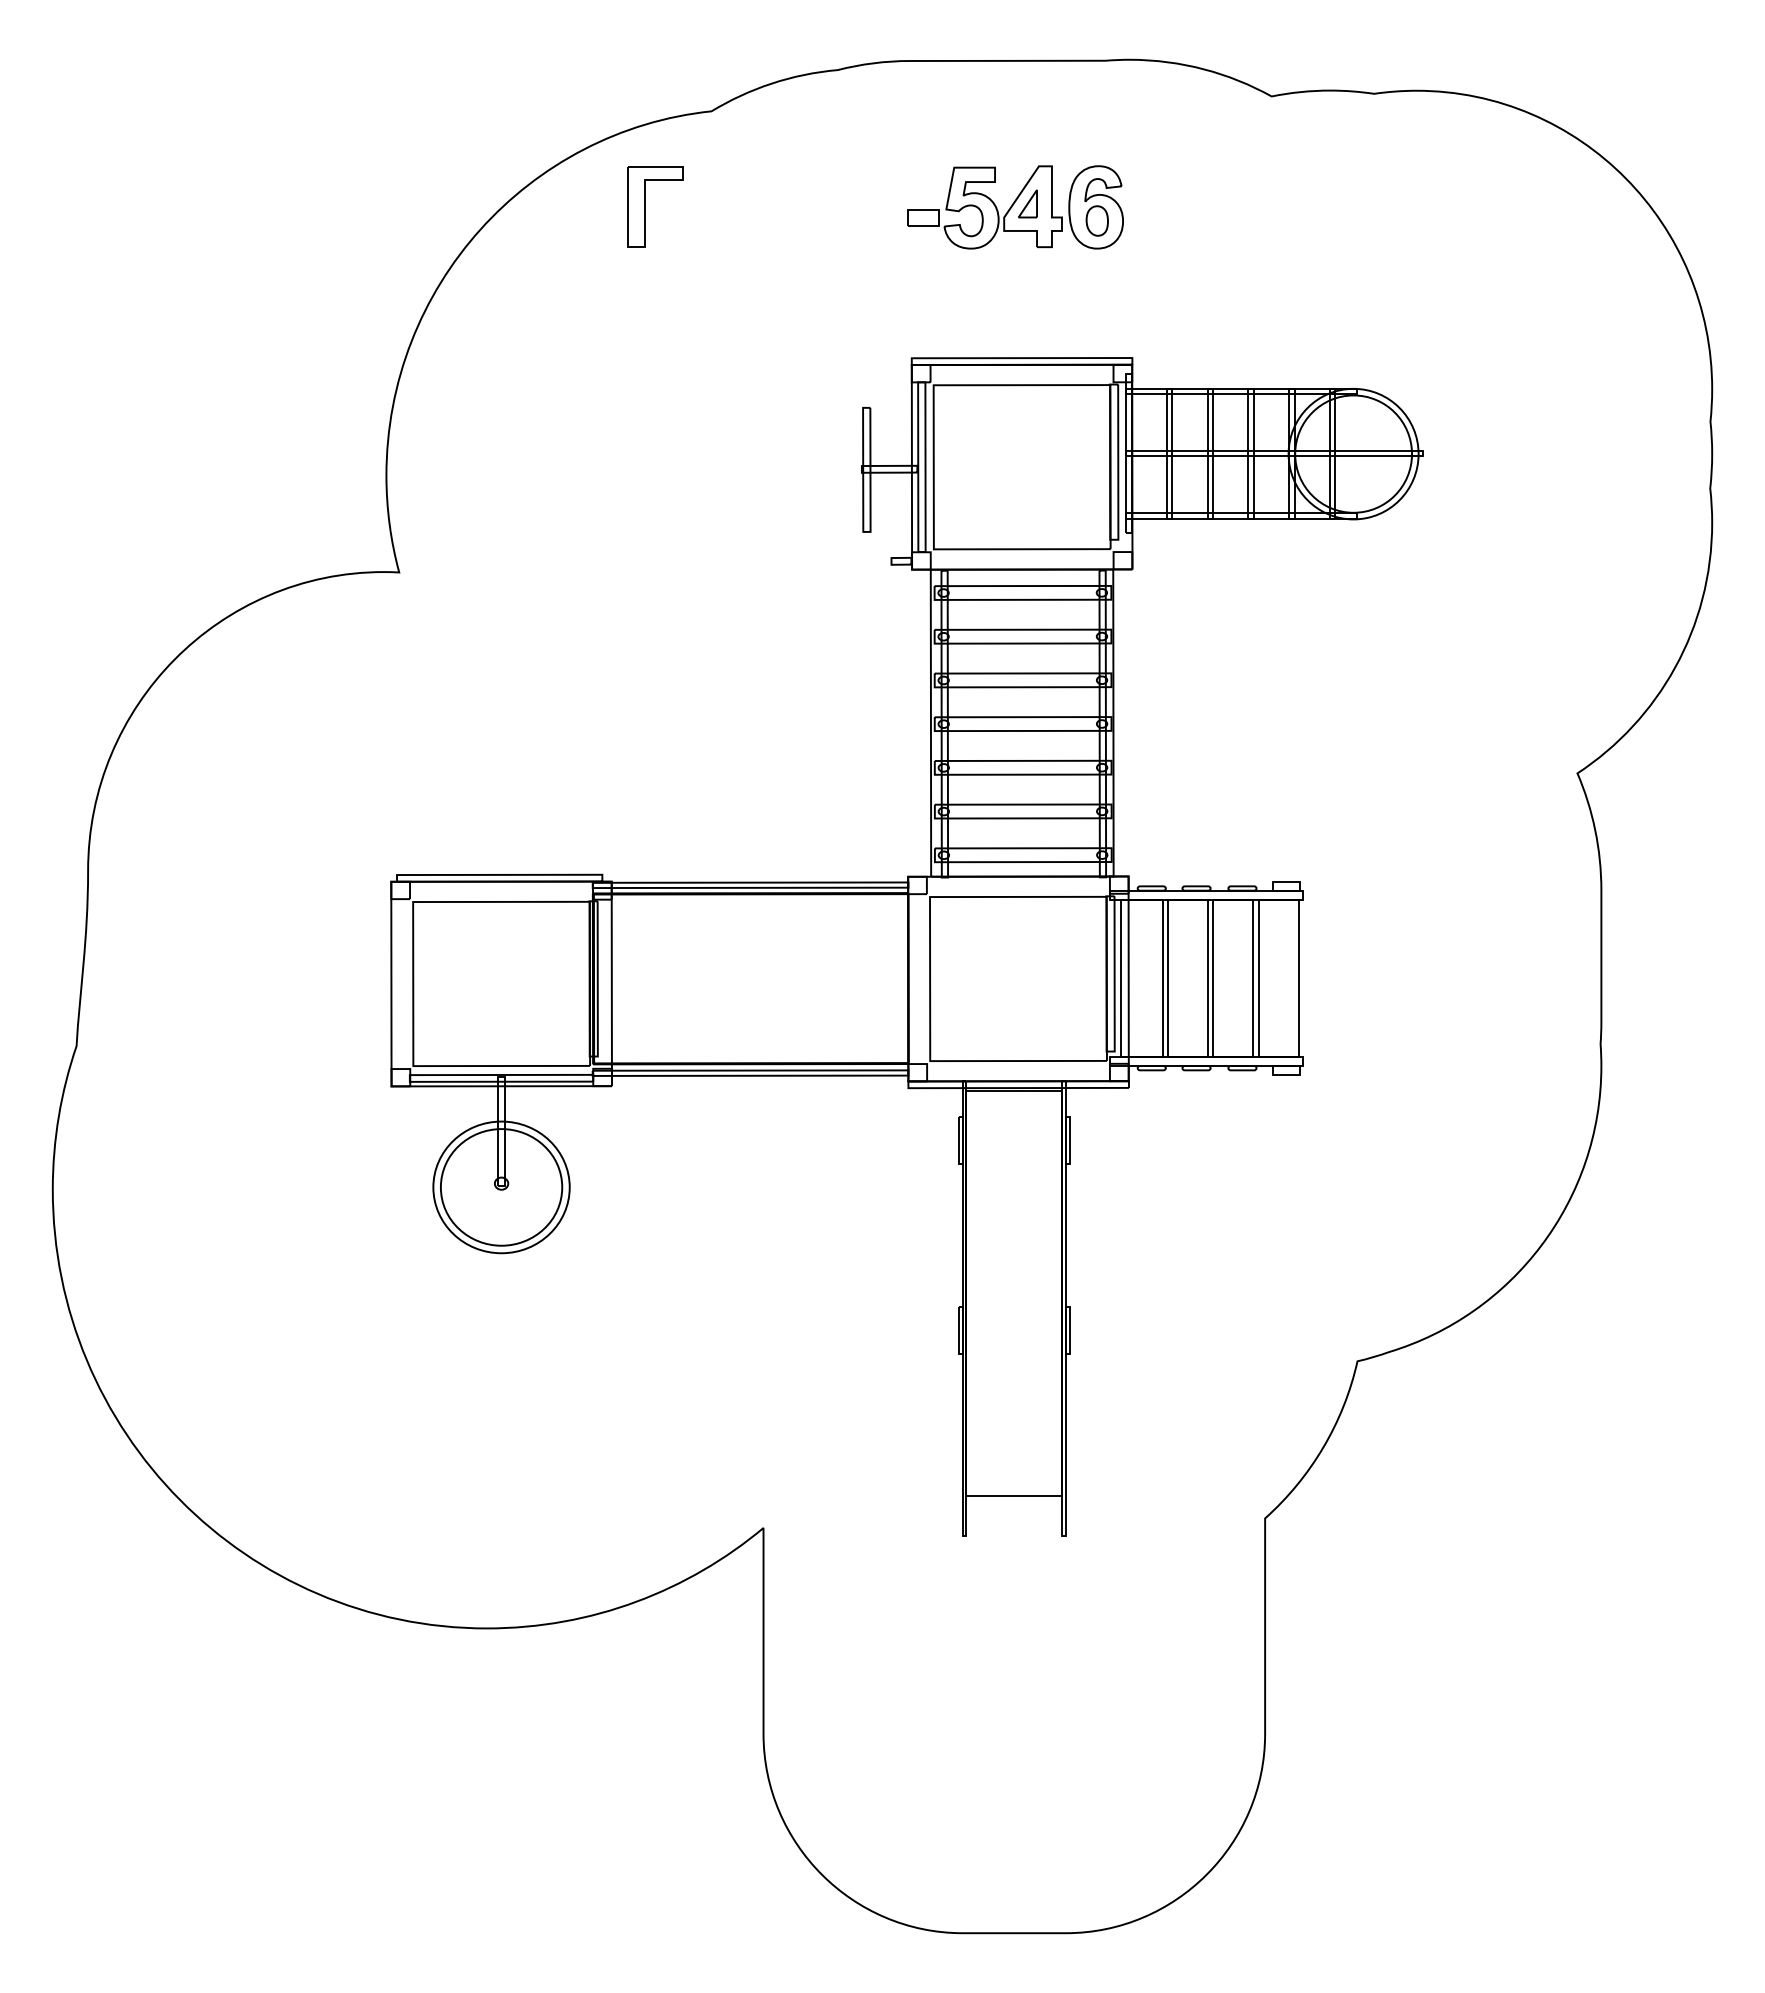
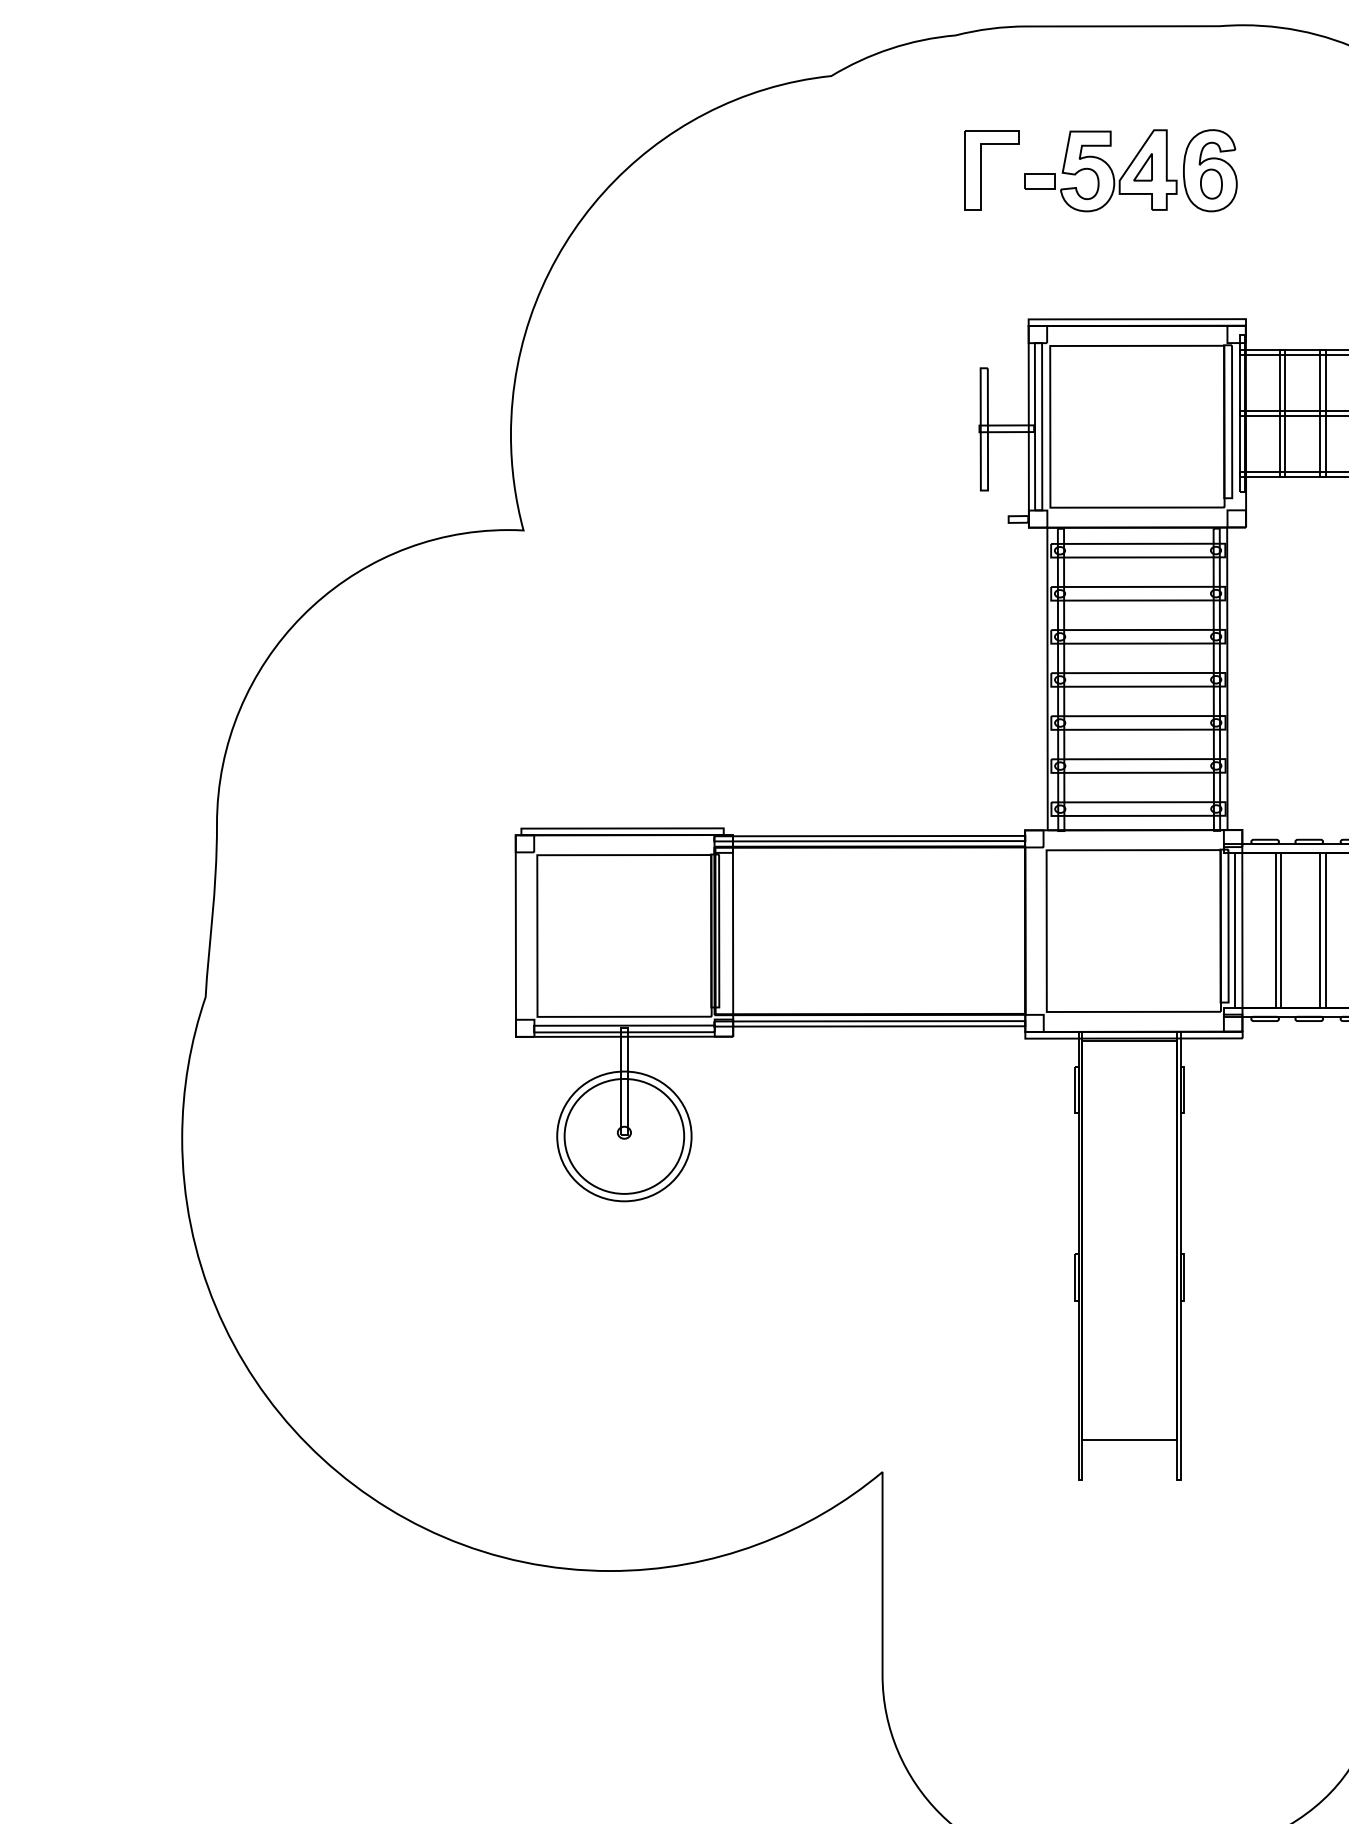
part: (645, 206) -> (982, 169), moved

